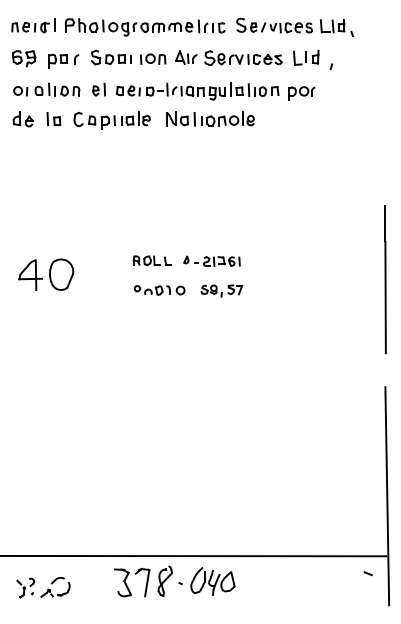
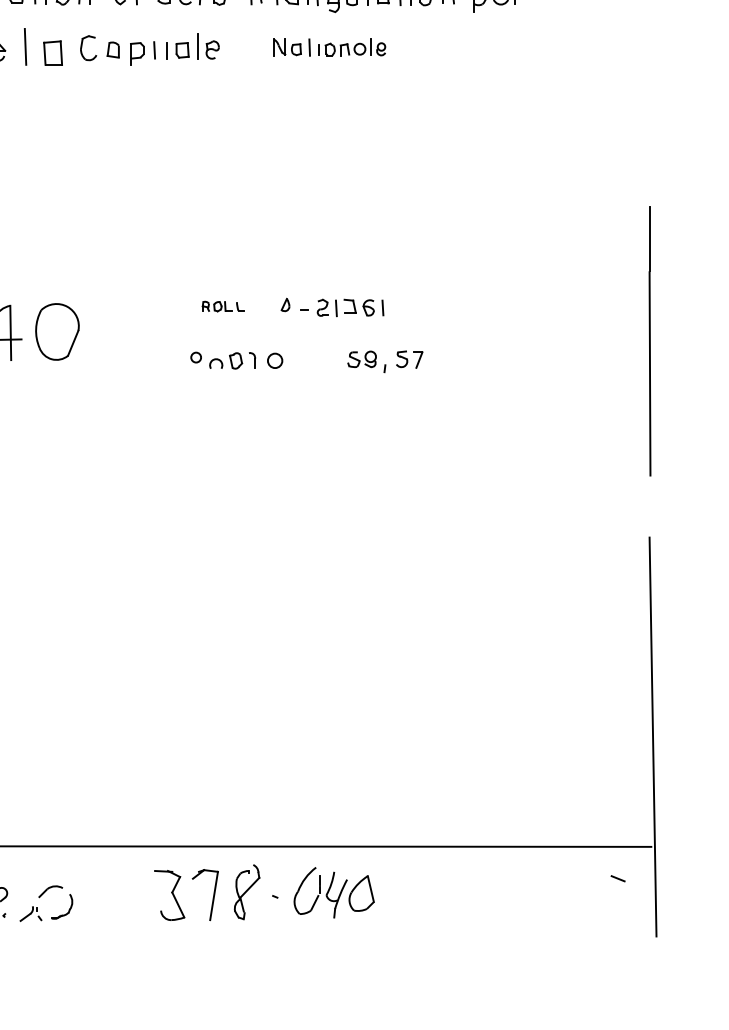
part: (210, 118) -> (329, 46), size x0.7
part: (53, 119) -> (42, 48), size x1.6
part: (151, 260) -> (221, 305), size x0.6
part: (221, 290) -> (384, 360), moved

